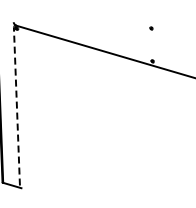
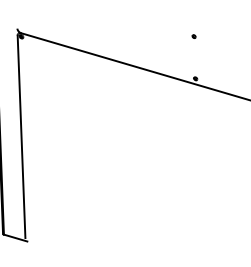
line: (16, 106) -> (20, 136), dashed -> solid

